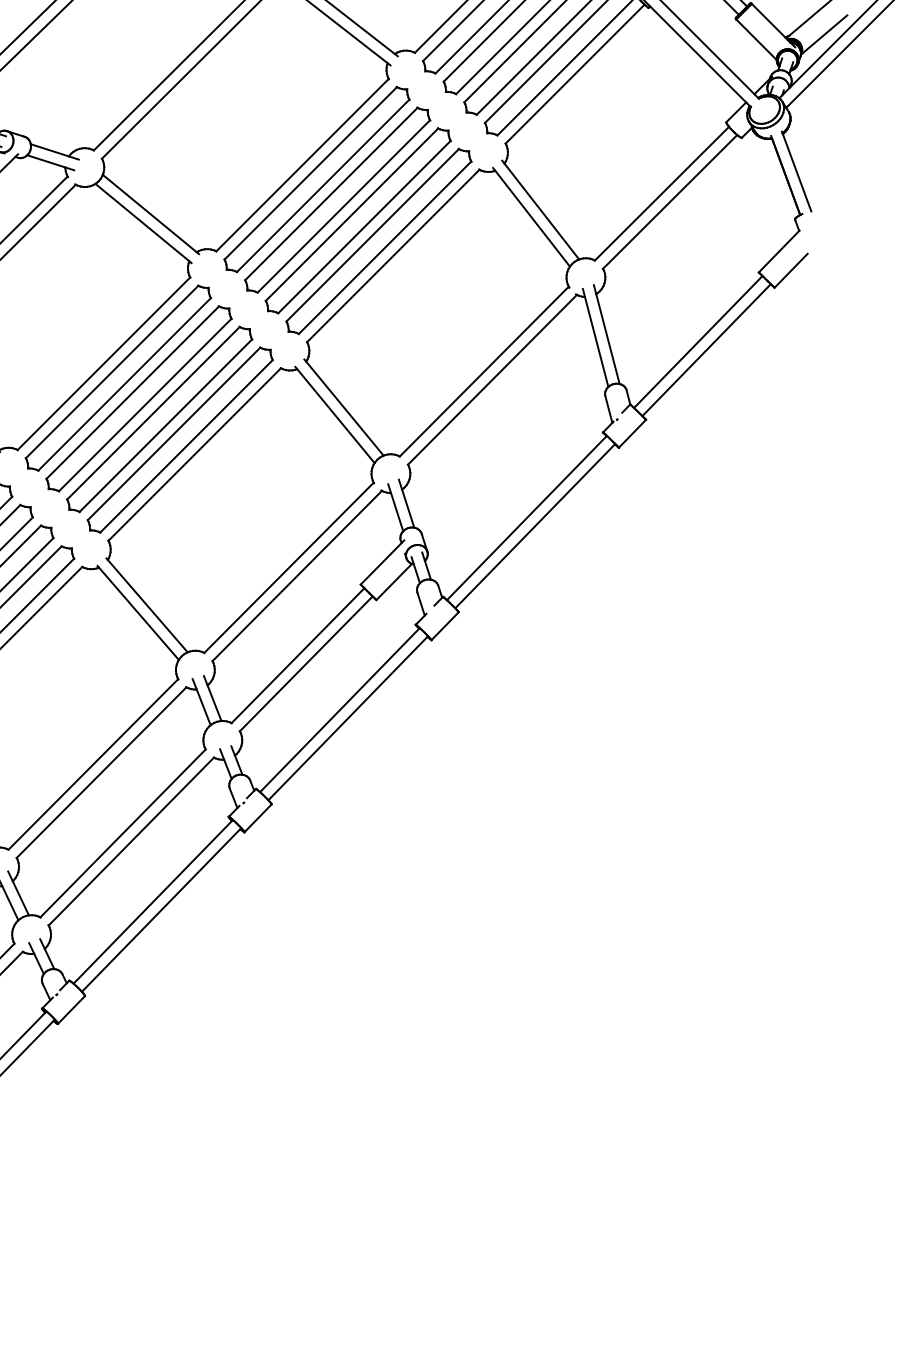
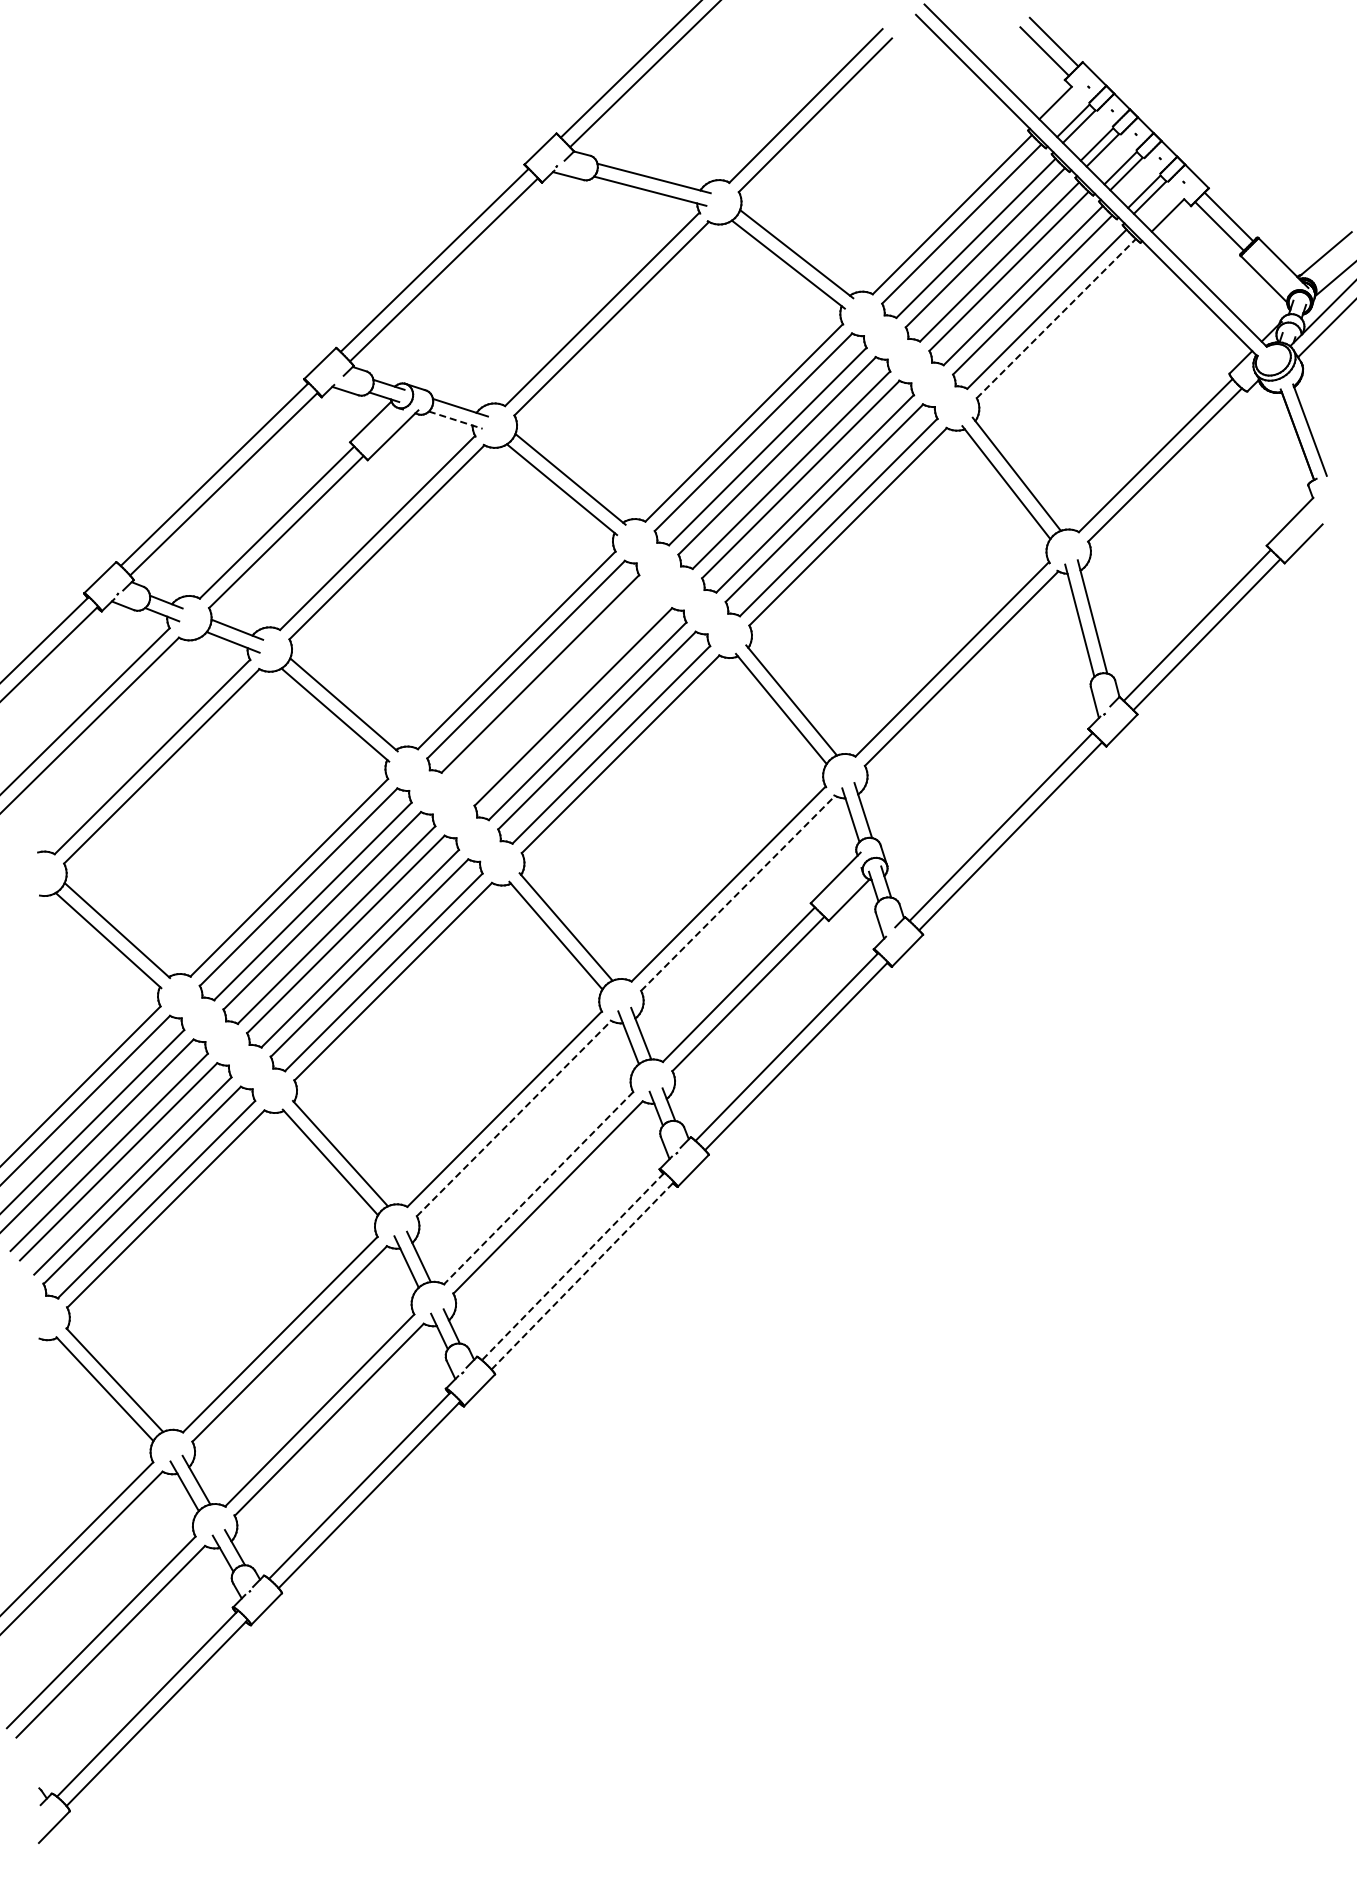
line: (575, 74) -> (1056, 318), solid -> dashed
line: (51, 163) -> (456, 420), solid -> dashed
part: (138, 398) -> (556, 690), removed
line: (297, 576) -> (738, 893), solid -> dashed
line: (102, 772) -> (514, 1118), solid -> dashed
line: (122, 833) -> (538, 1188), solid -> dashed
line: (152, 902) -> (572, 1267), solid -> dashed
line: (161, 909) -> (582, 1275), solid -> dashed

